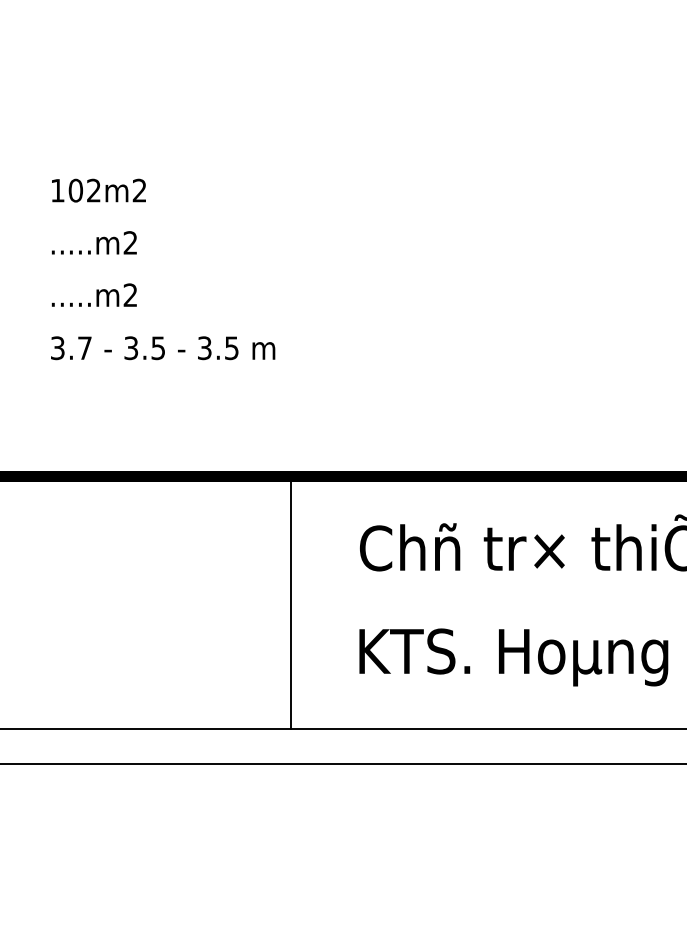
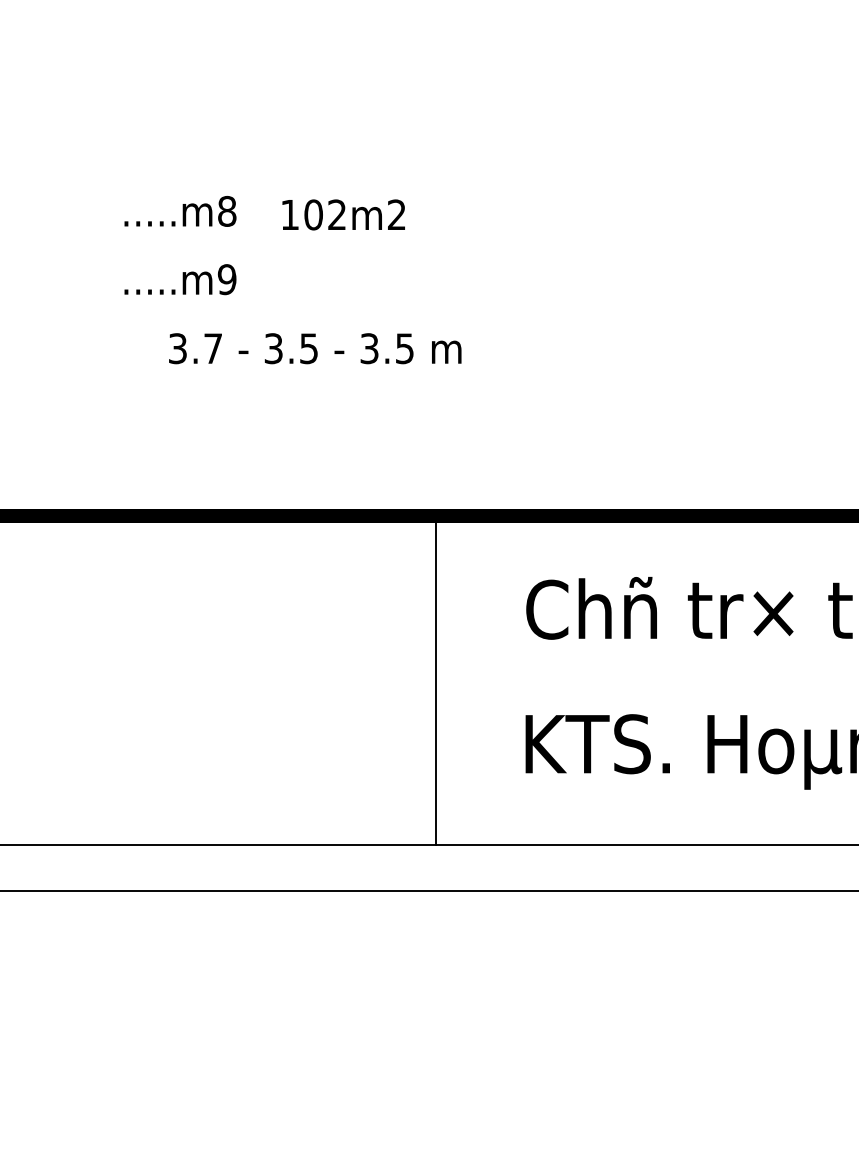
text: (98, 190) -> (343, 214), moved
text: (130, 242) -> (227, 210), .....m2 -> .....m8
text: (130, 295) -> (227, 279), .....m2 -> .....m9
text: (163, 348) -> (315, 349), moved

